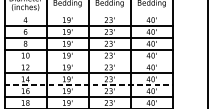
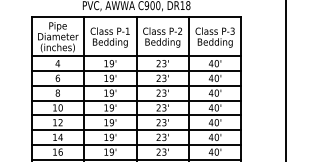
line: (88, 14) -> (136, 56), added
line: (88, 61) -> (136, 115), added
line: (88, 85) -> (136, 144), dashed -> solid

